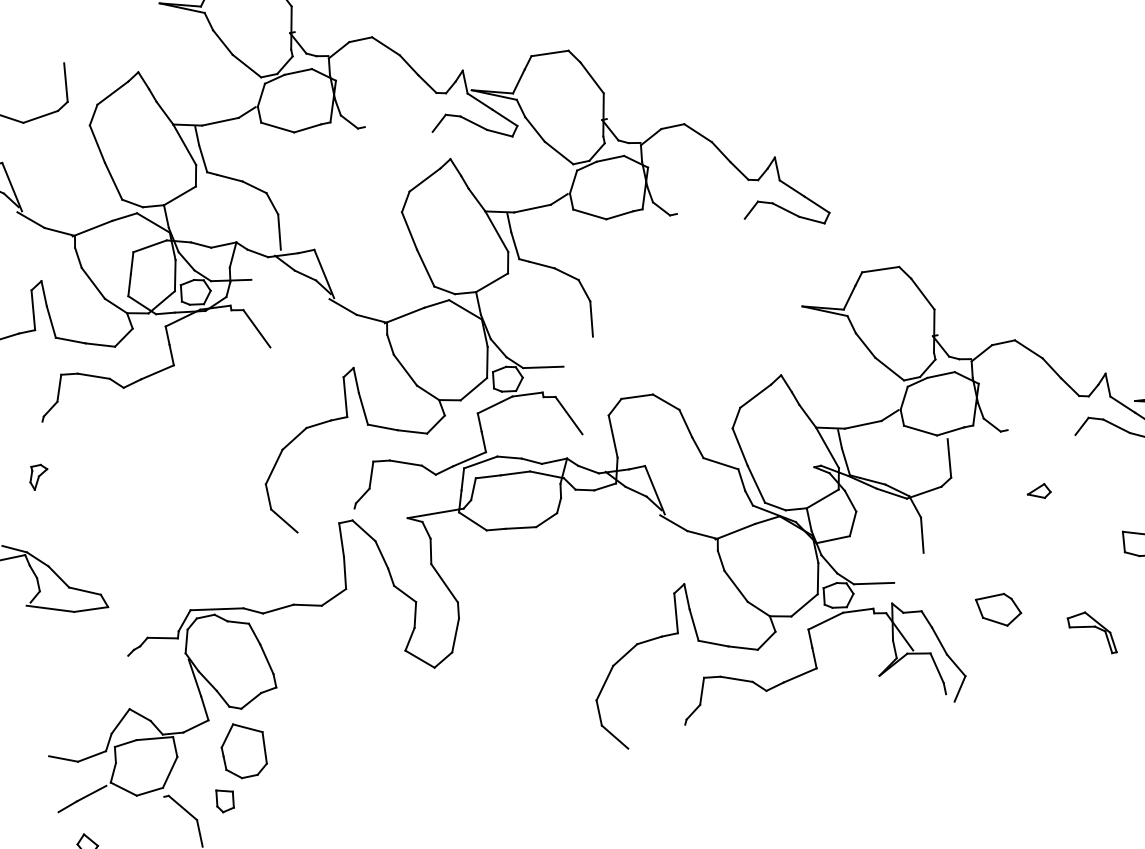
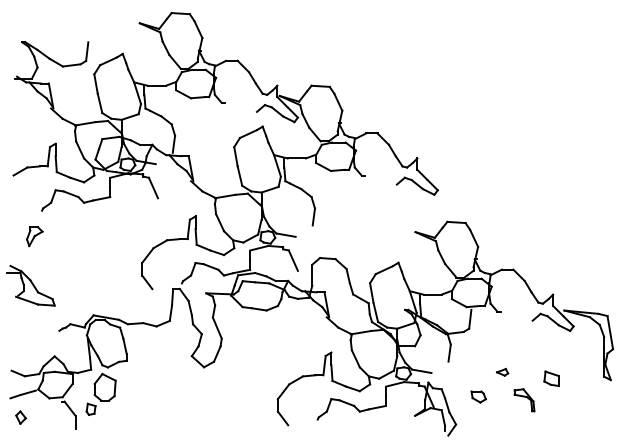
part: (38, 476) -> (34, 236), size x1.67
part: (1038, 490) -> (502, 371), moved
part: (998, 610) -> (478, 396), size x0.71
part: (1092, 634) -> (524, 400), moved

